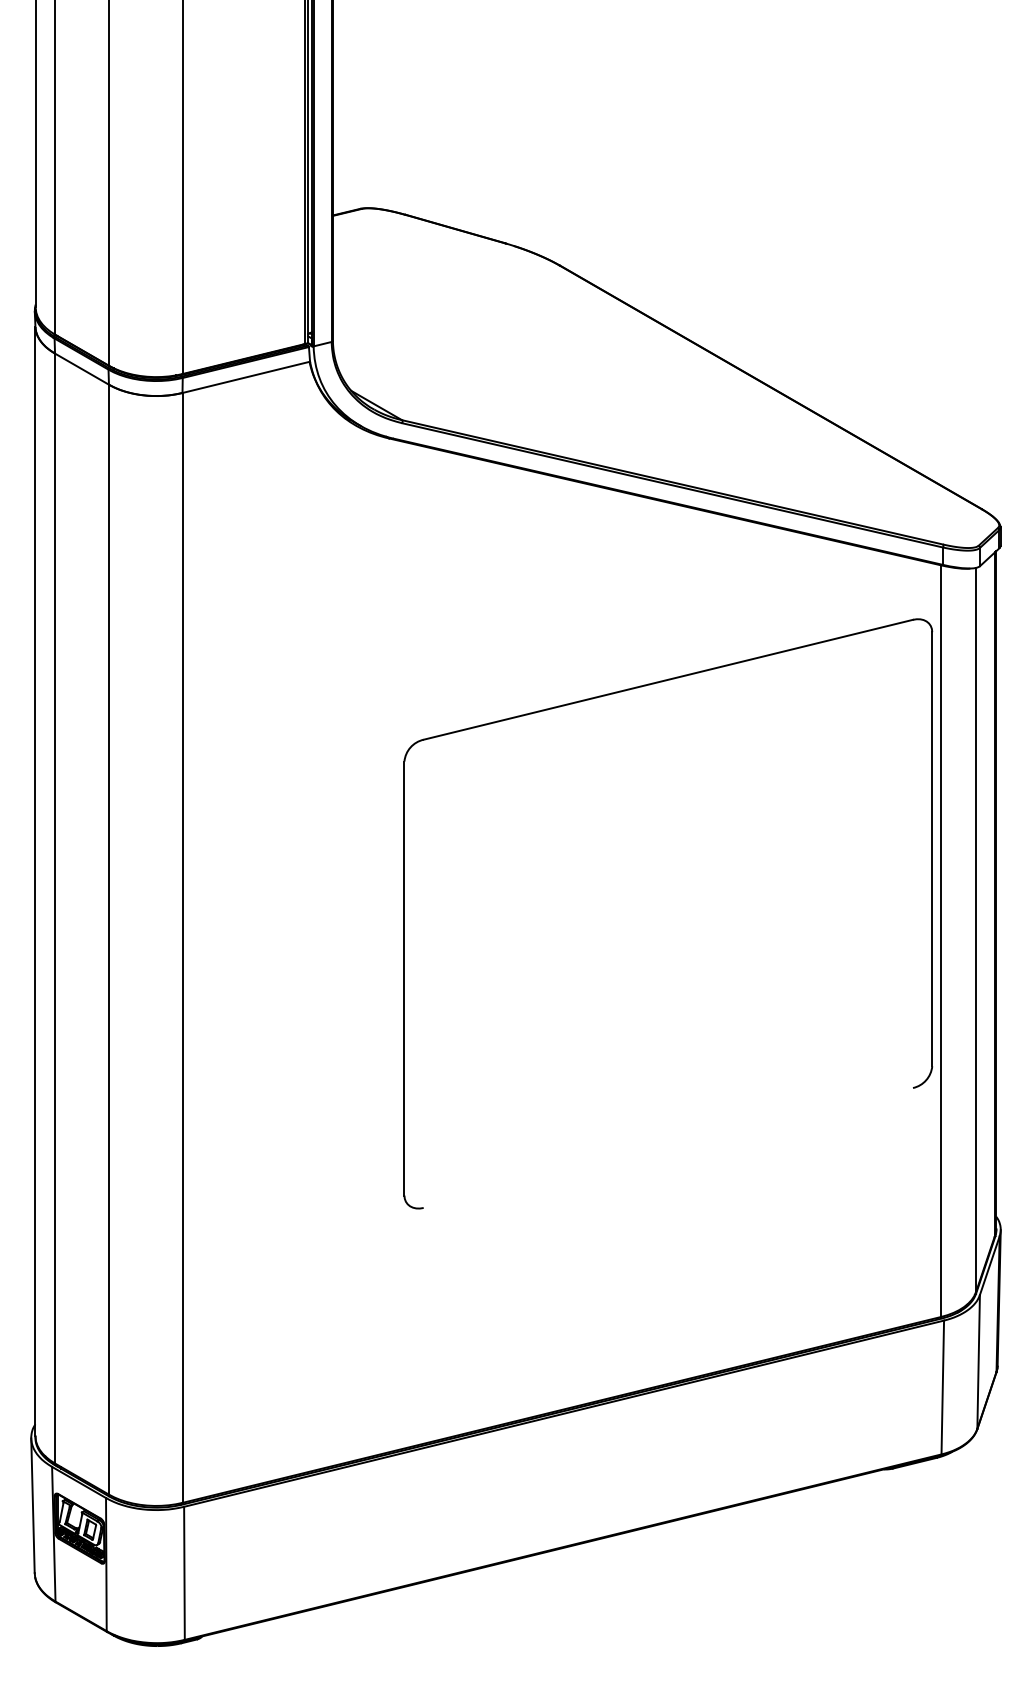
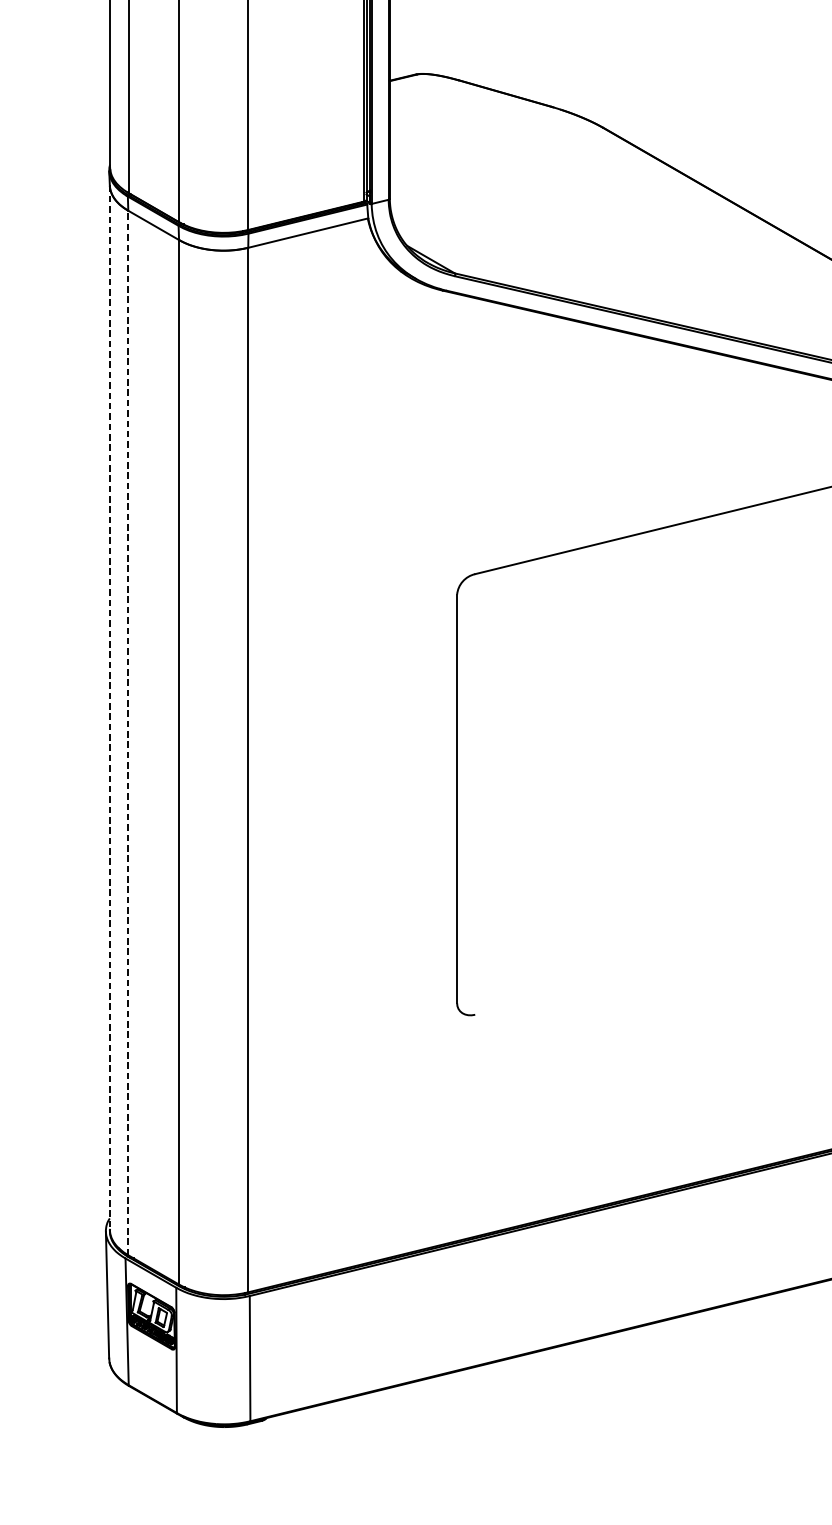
line: (35, 881) -> (109, 707), solid -> dashed
line: (55, 908) -> (128, 732), solid -> dashed

